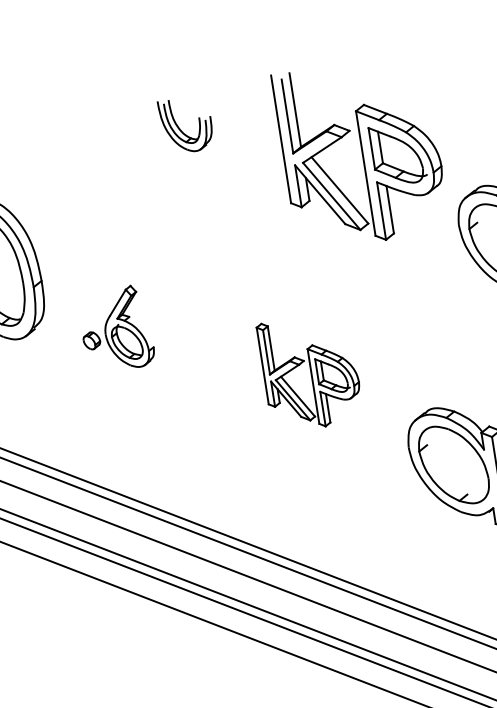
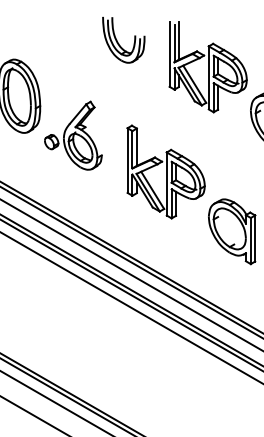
part: (185, 124) -> (123, 39), size x1.67
part: (116, 328) -> (73, 135), size x1.67
part: (309, 371) -> (165, 171), size x1.67

